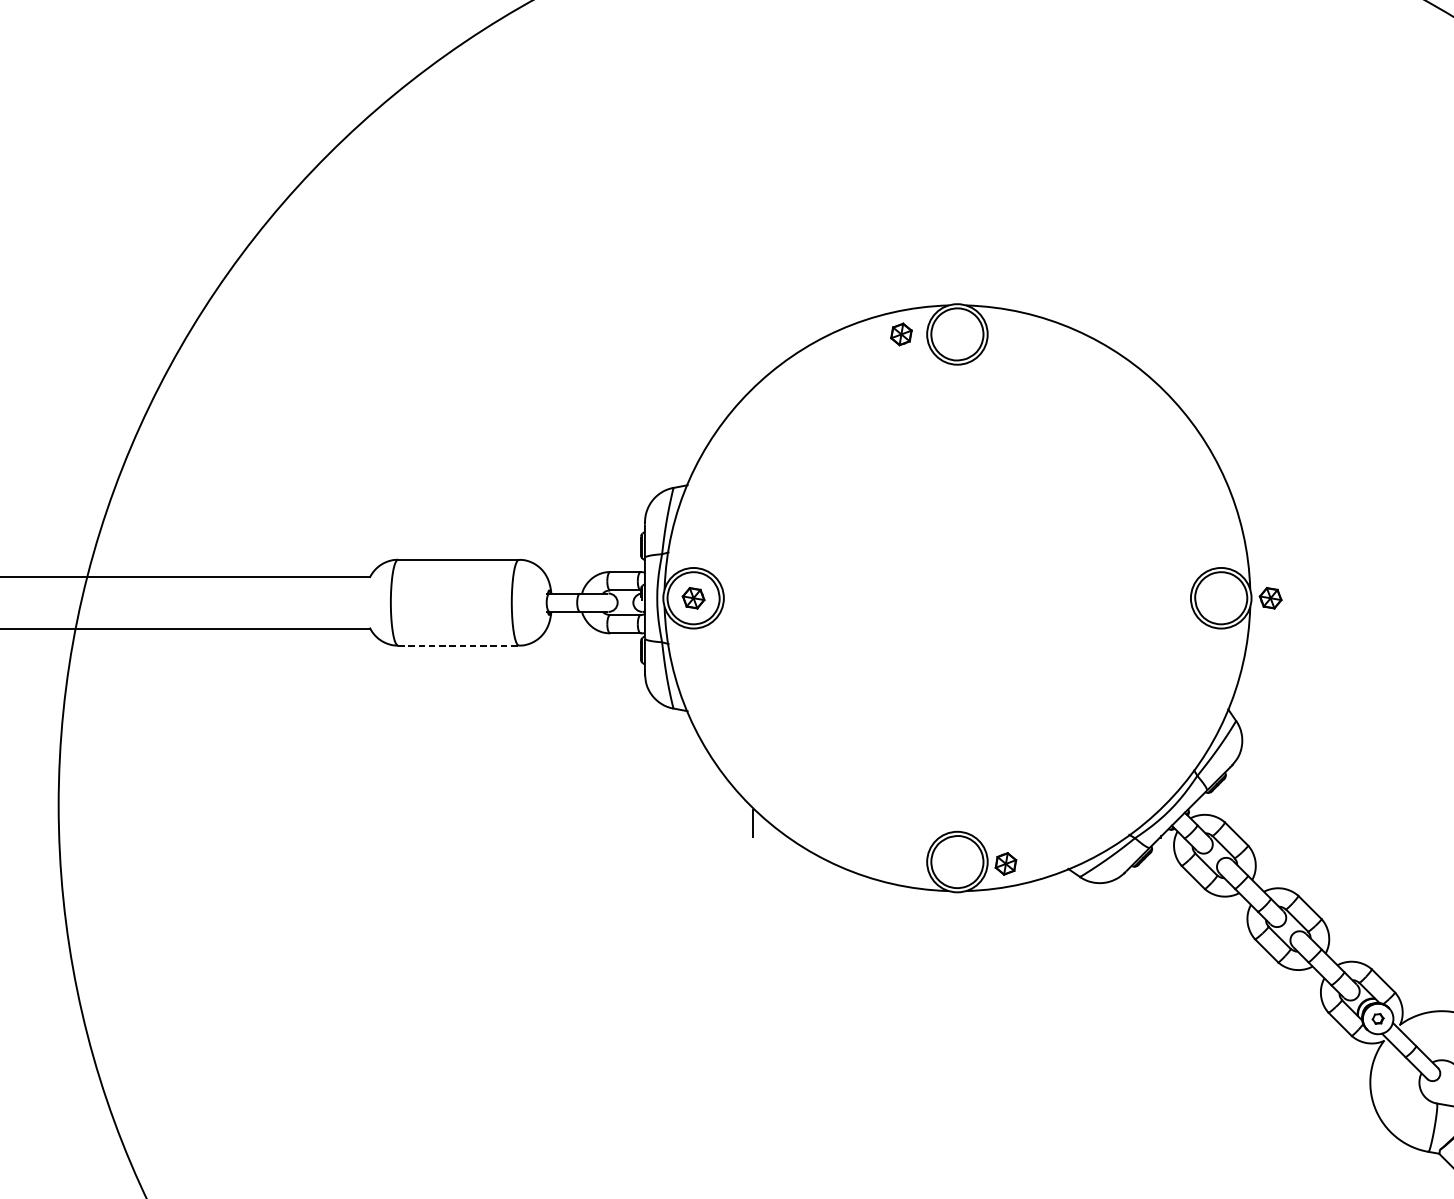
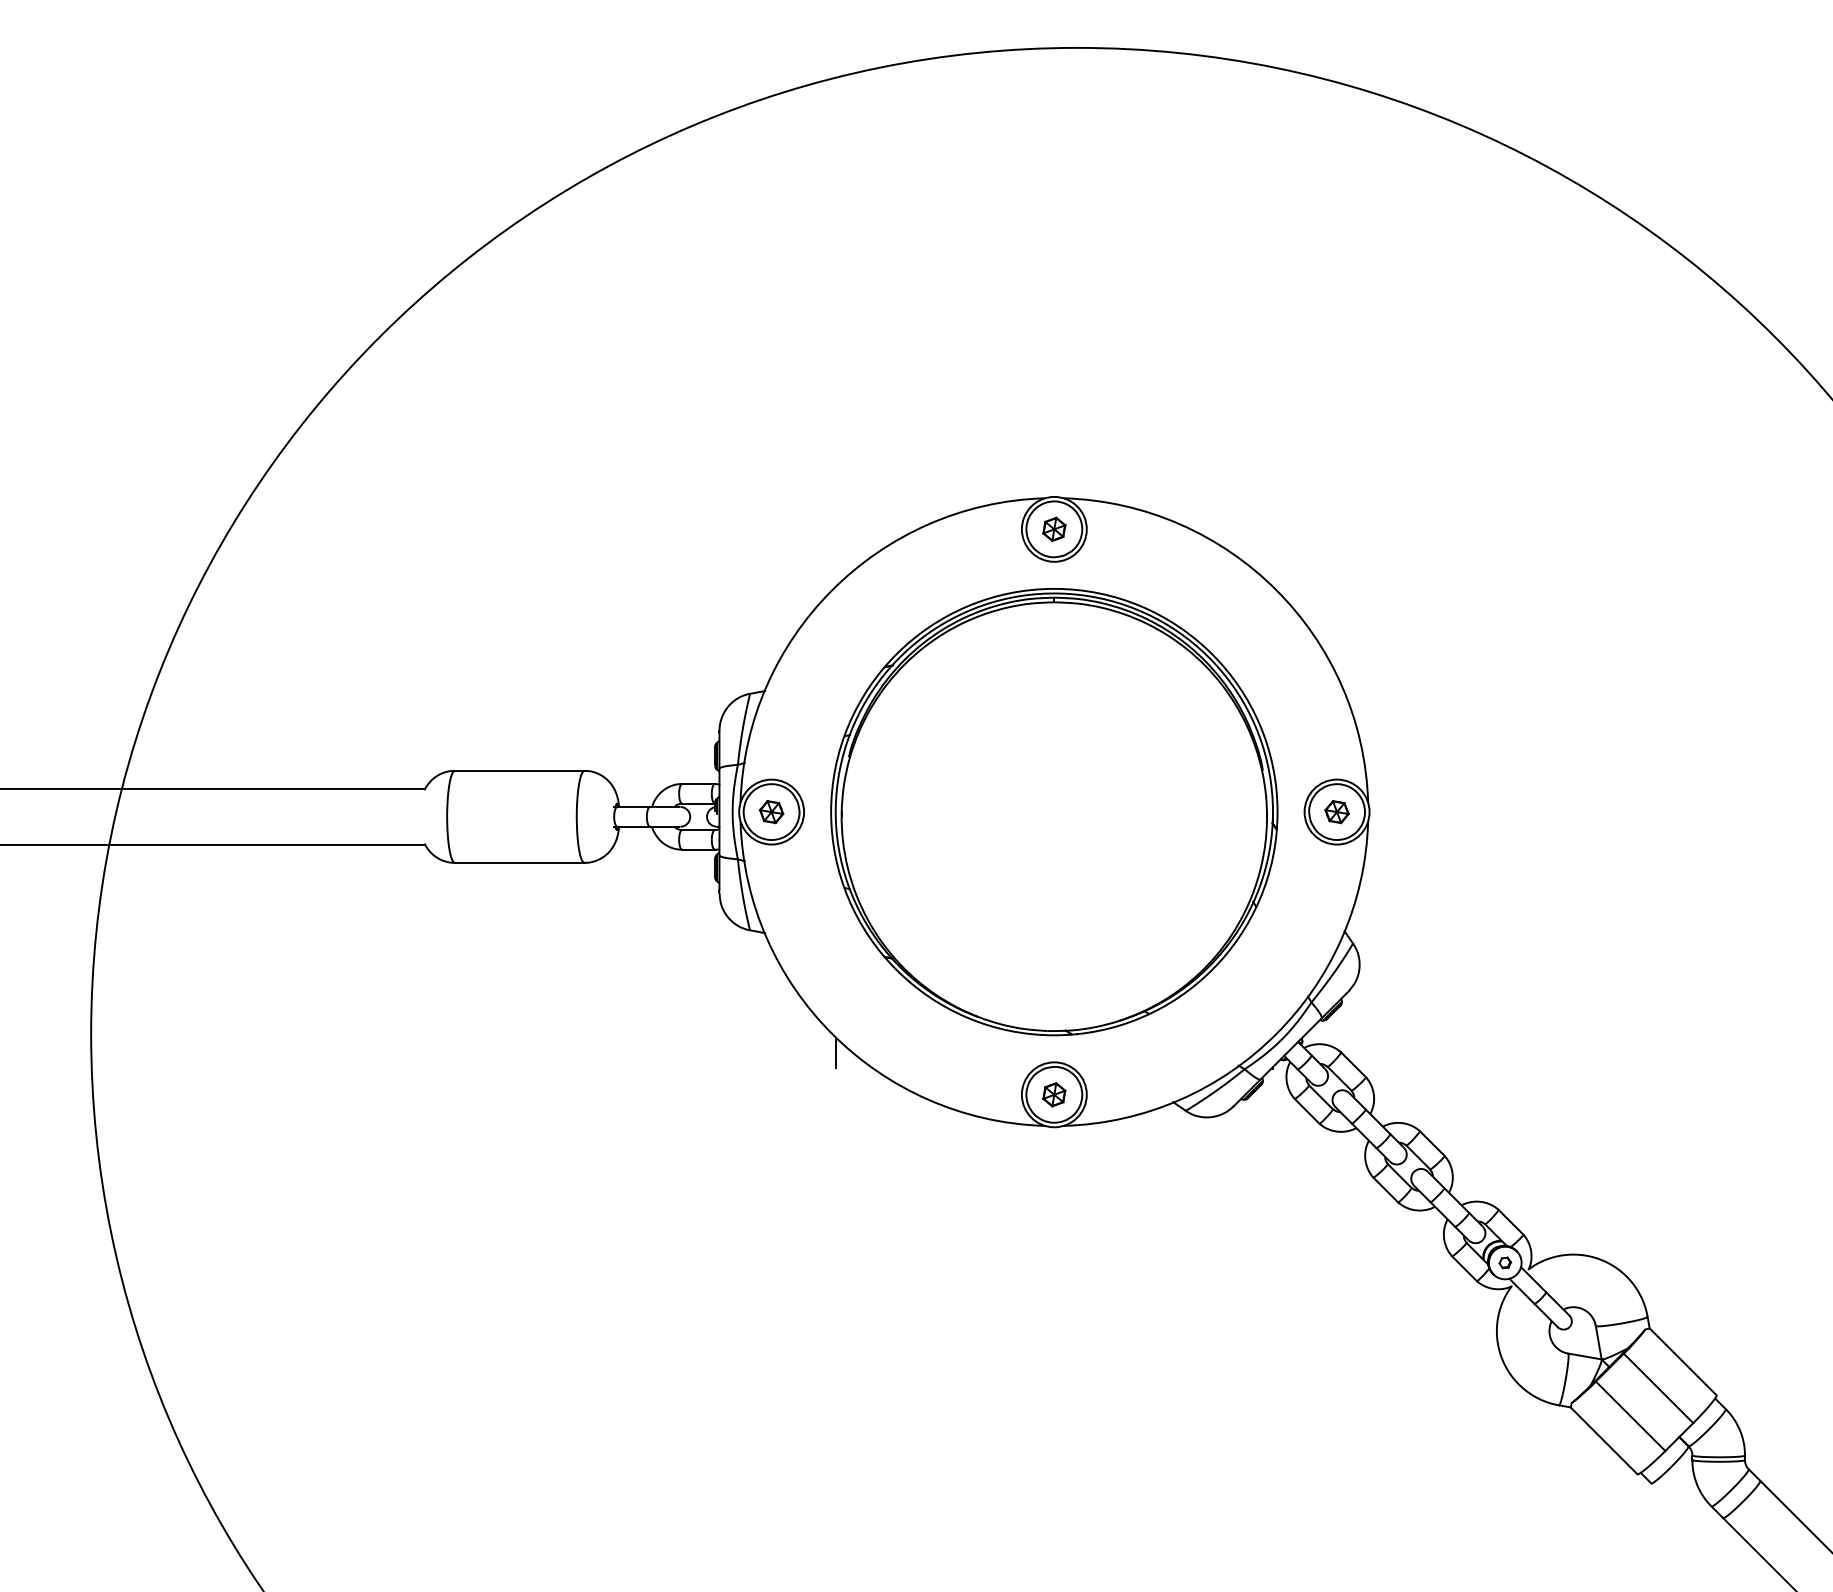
part: (901, 333) -> (1054, 528), moved
part: (957, 598) -> (1054, 812), added
part: (1270, 598) -> (1336, 812), moved
line: (458, 645) -> (519, 862), dashed -> solid
part: (1006, 863) -> (1054, 1094), moved

